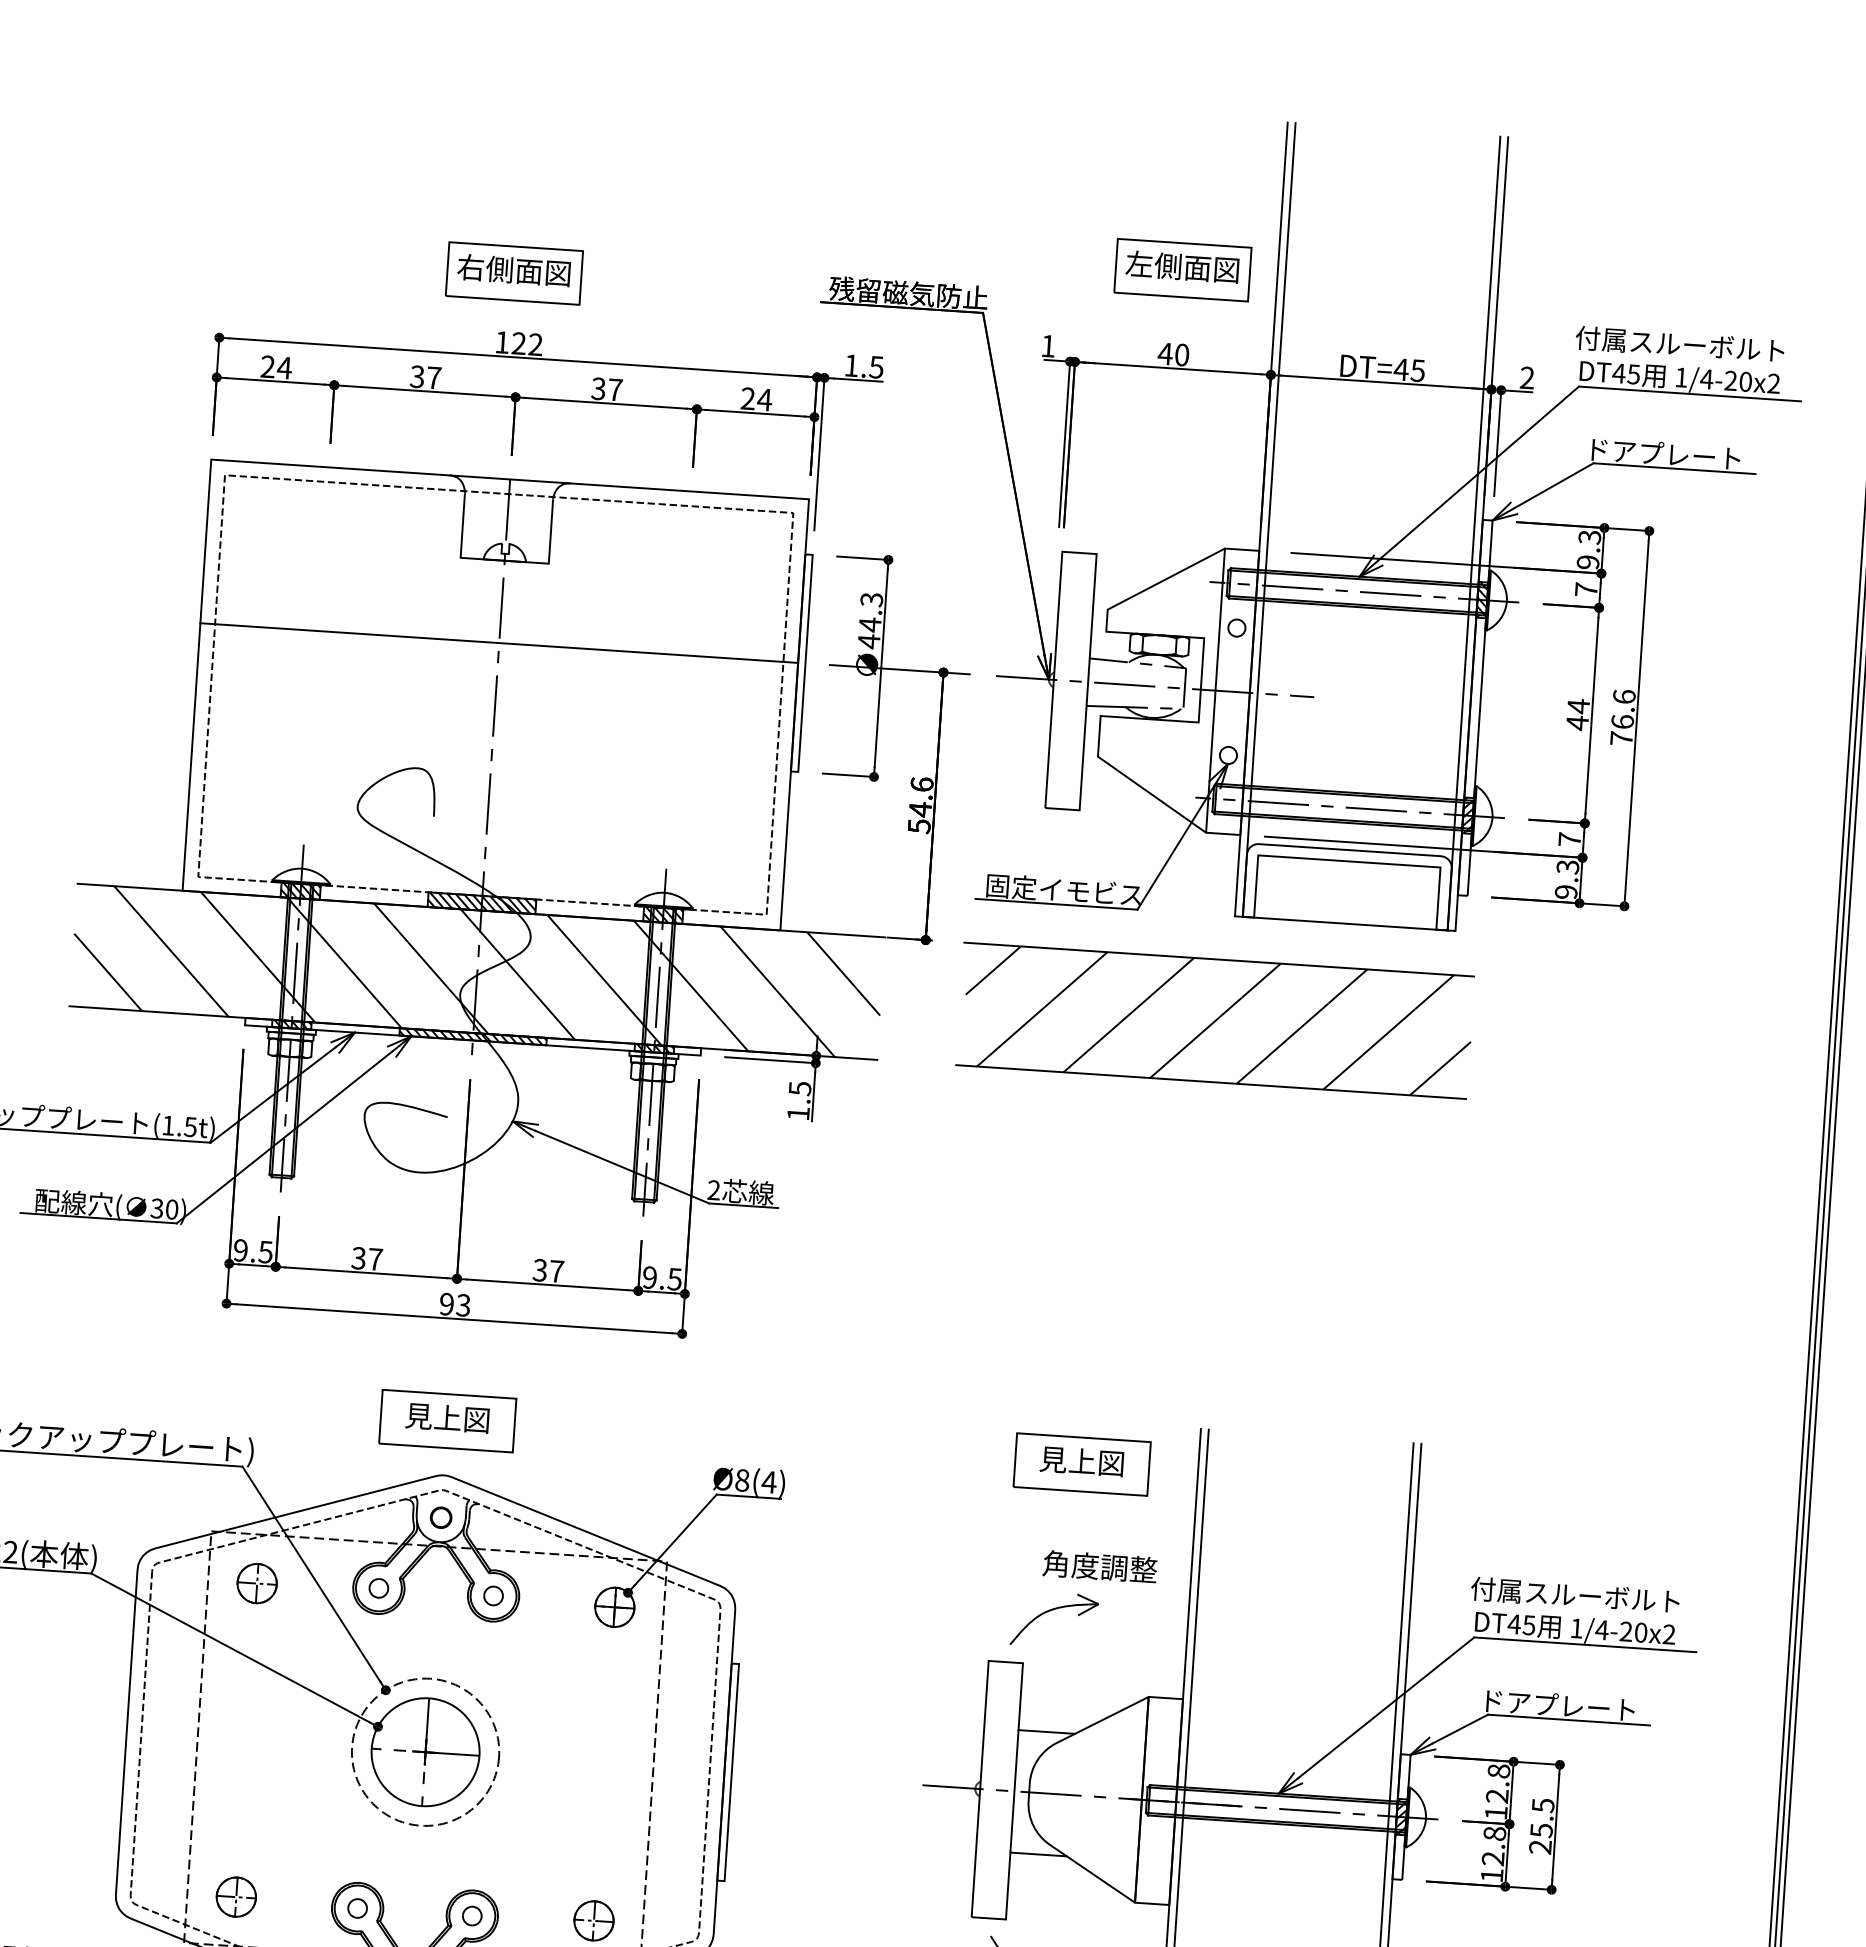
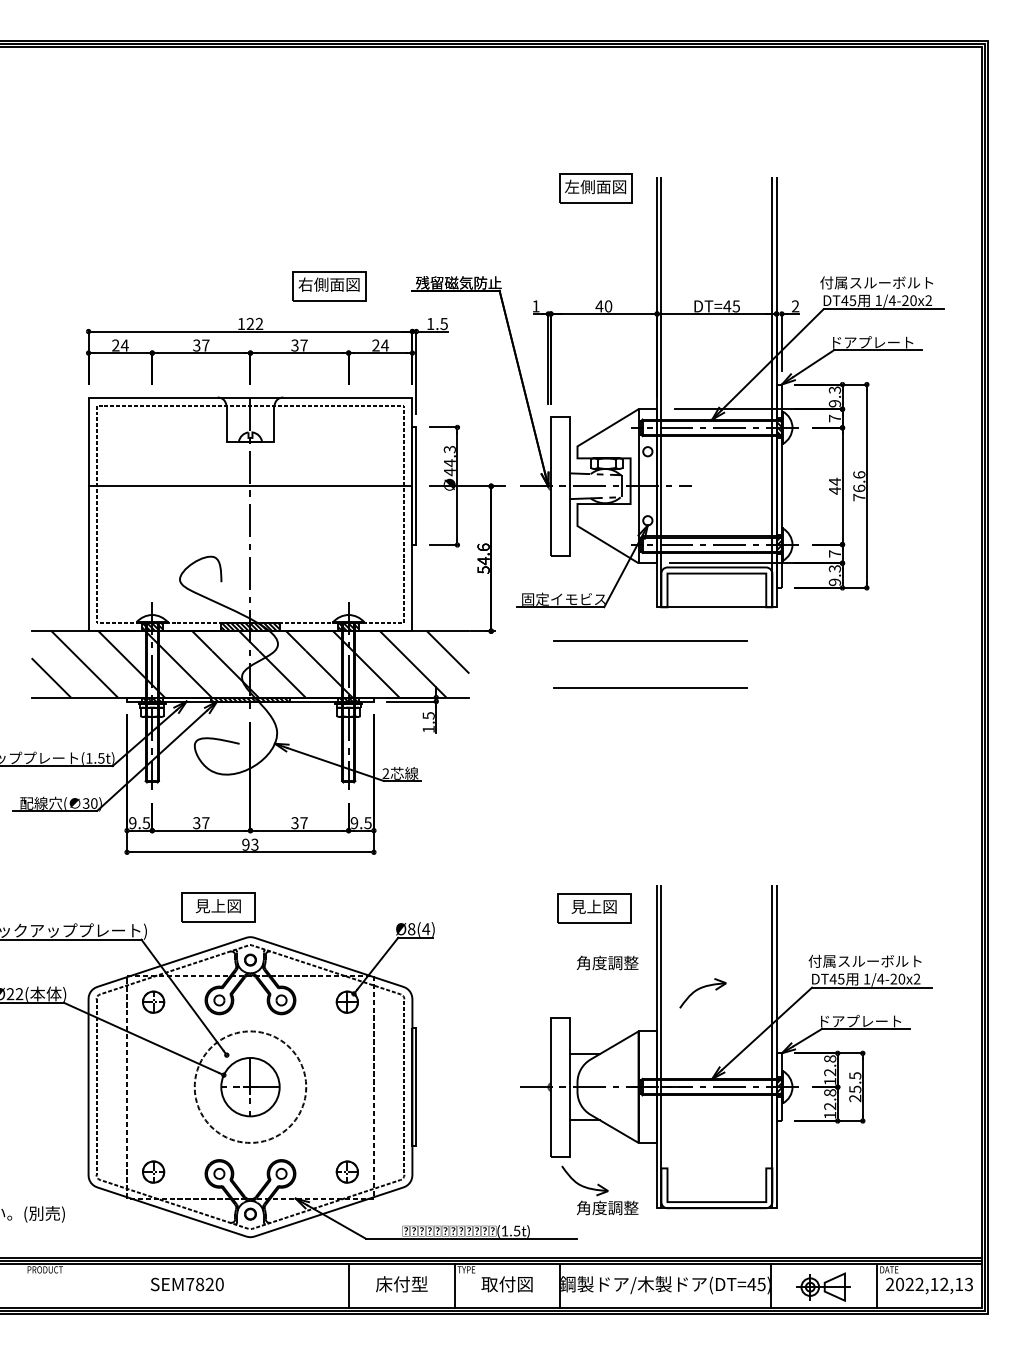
part: (1182, 269) -> (595, 188), moved
part: (514, 273) -> (329, 286), moved
part: (1215, 1021) -> (650, 664), size x0.7
part: (447, 1420) -> (218, 907), moved
part: (1053, 1620) -> (702, 993), moved
circle: (425, 1751) -> (250, 1086), size x1.4

